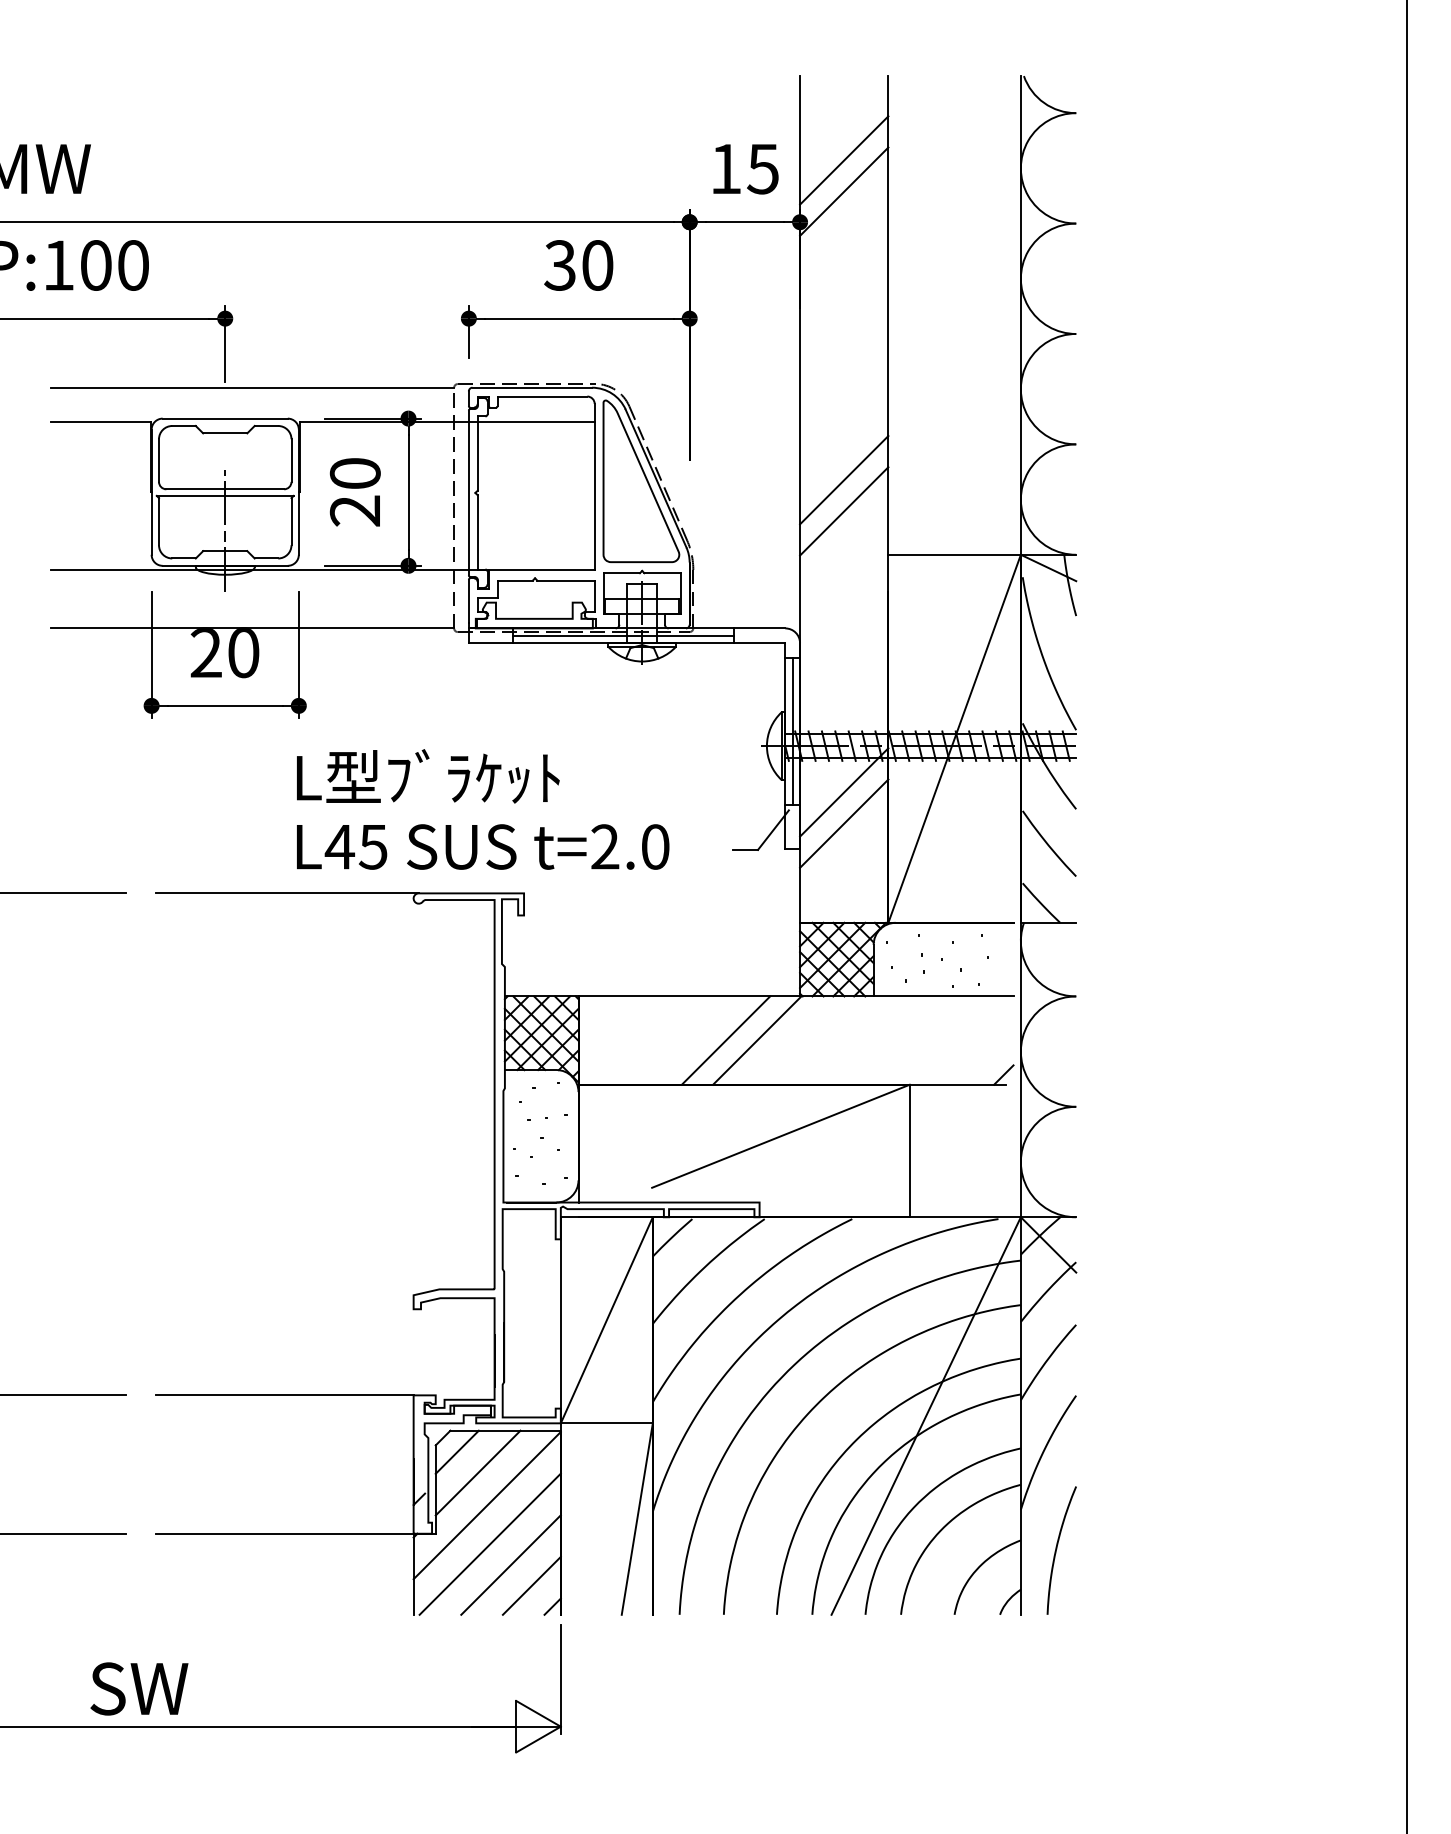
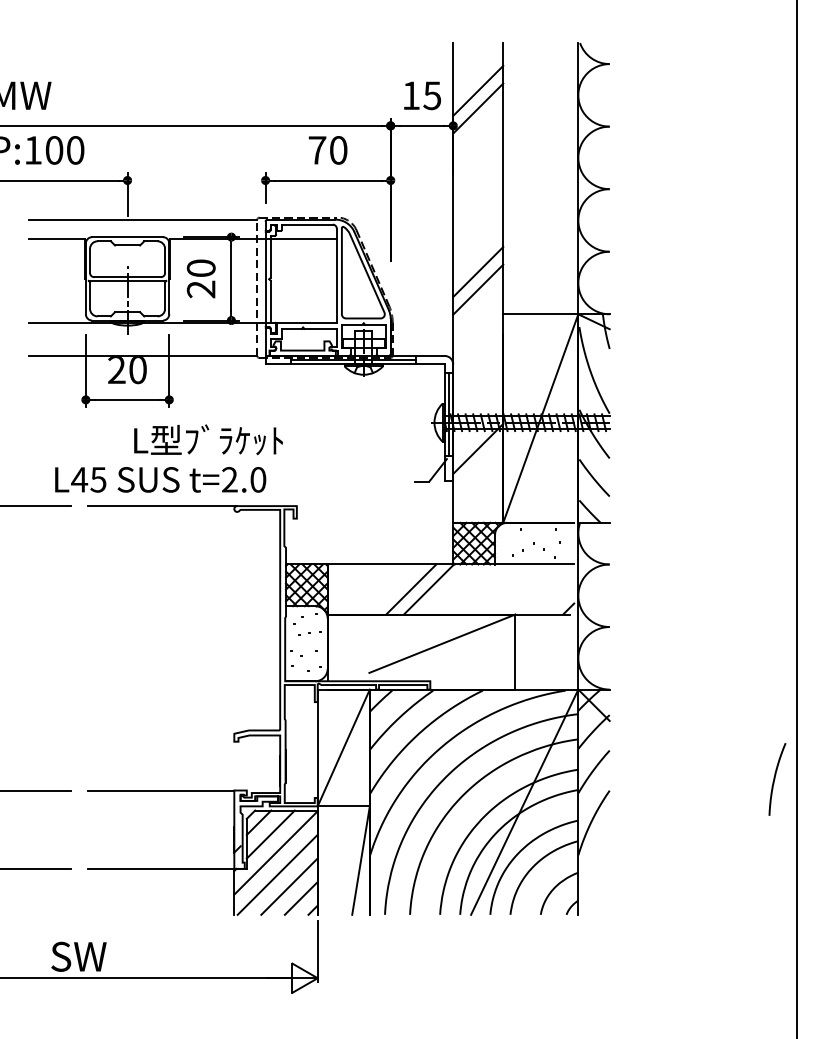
text: (560, 265) -> (317, 150), 30 -> 70
text: (428, 775) -> (208, 439), moved
line: (844, 823) -> (478, 466), removed
text: (482, 846) -> (160, 479), moved
curve: (1058, 1550) -> (775, 779), moved

